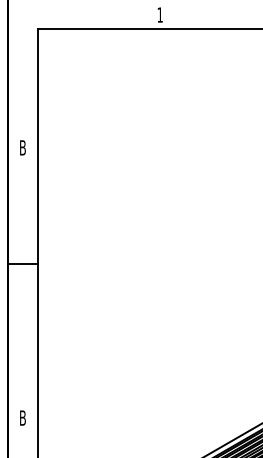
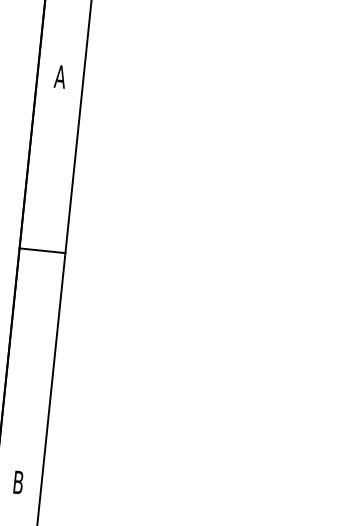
text: (22, 147) -> (59, 76), B -> A

